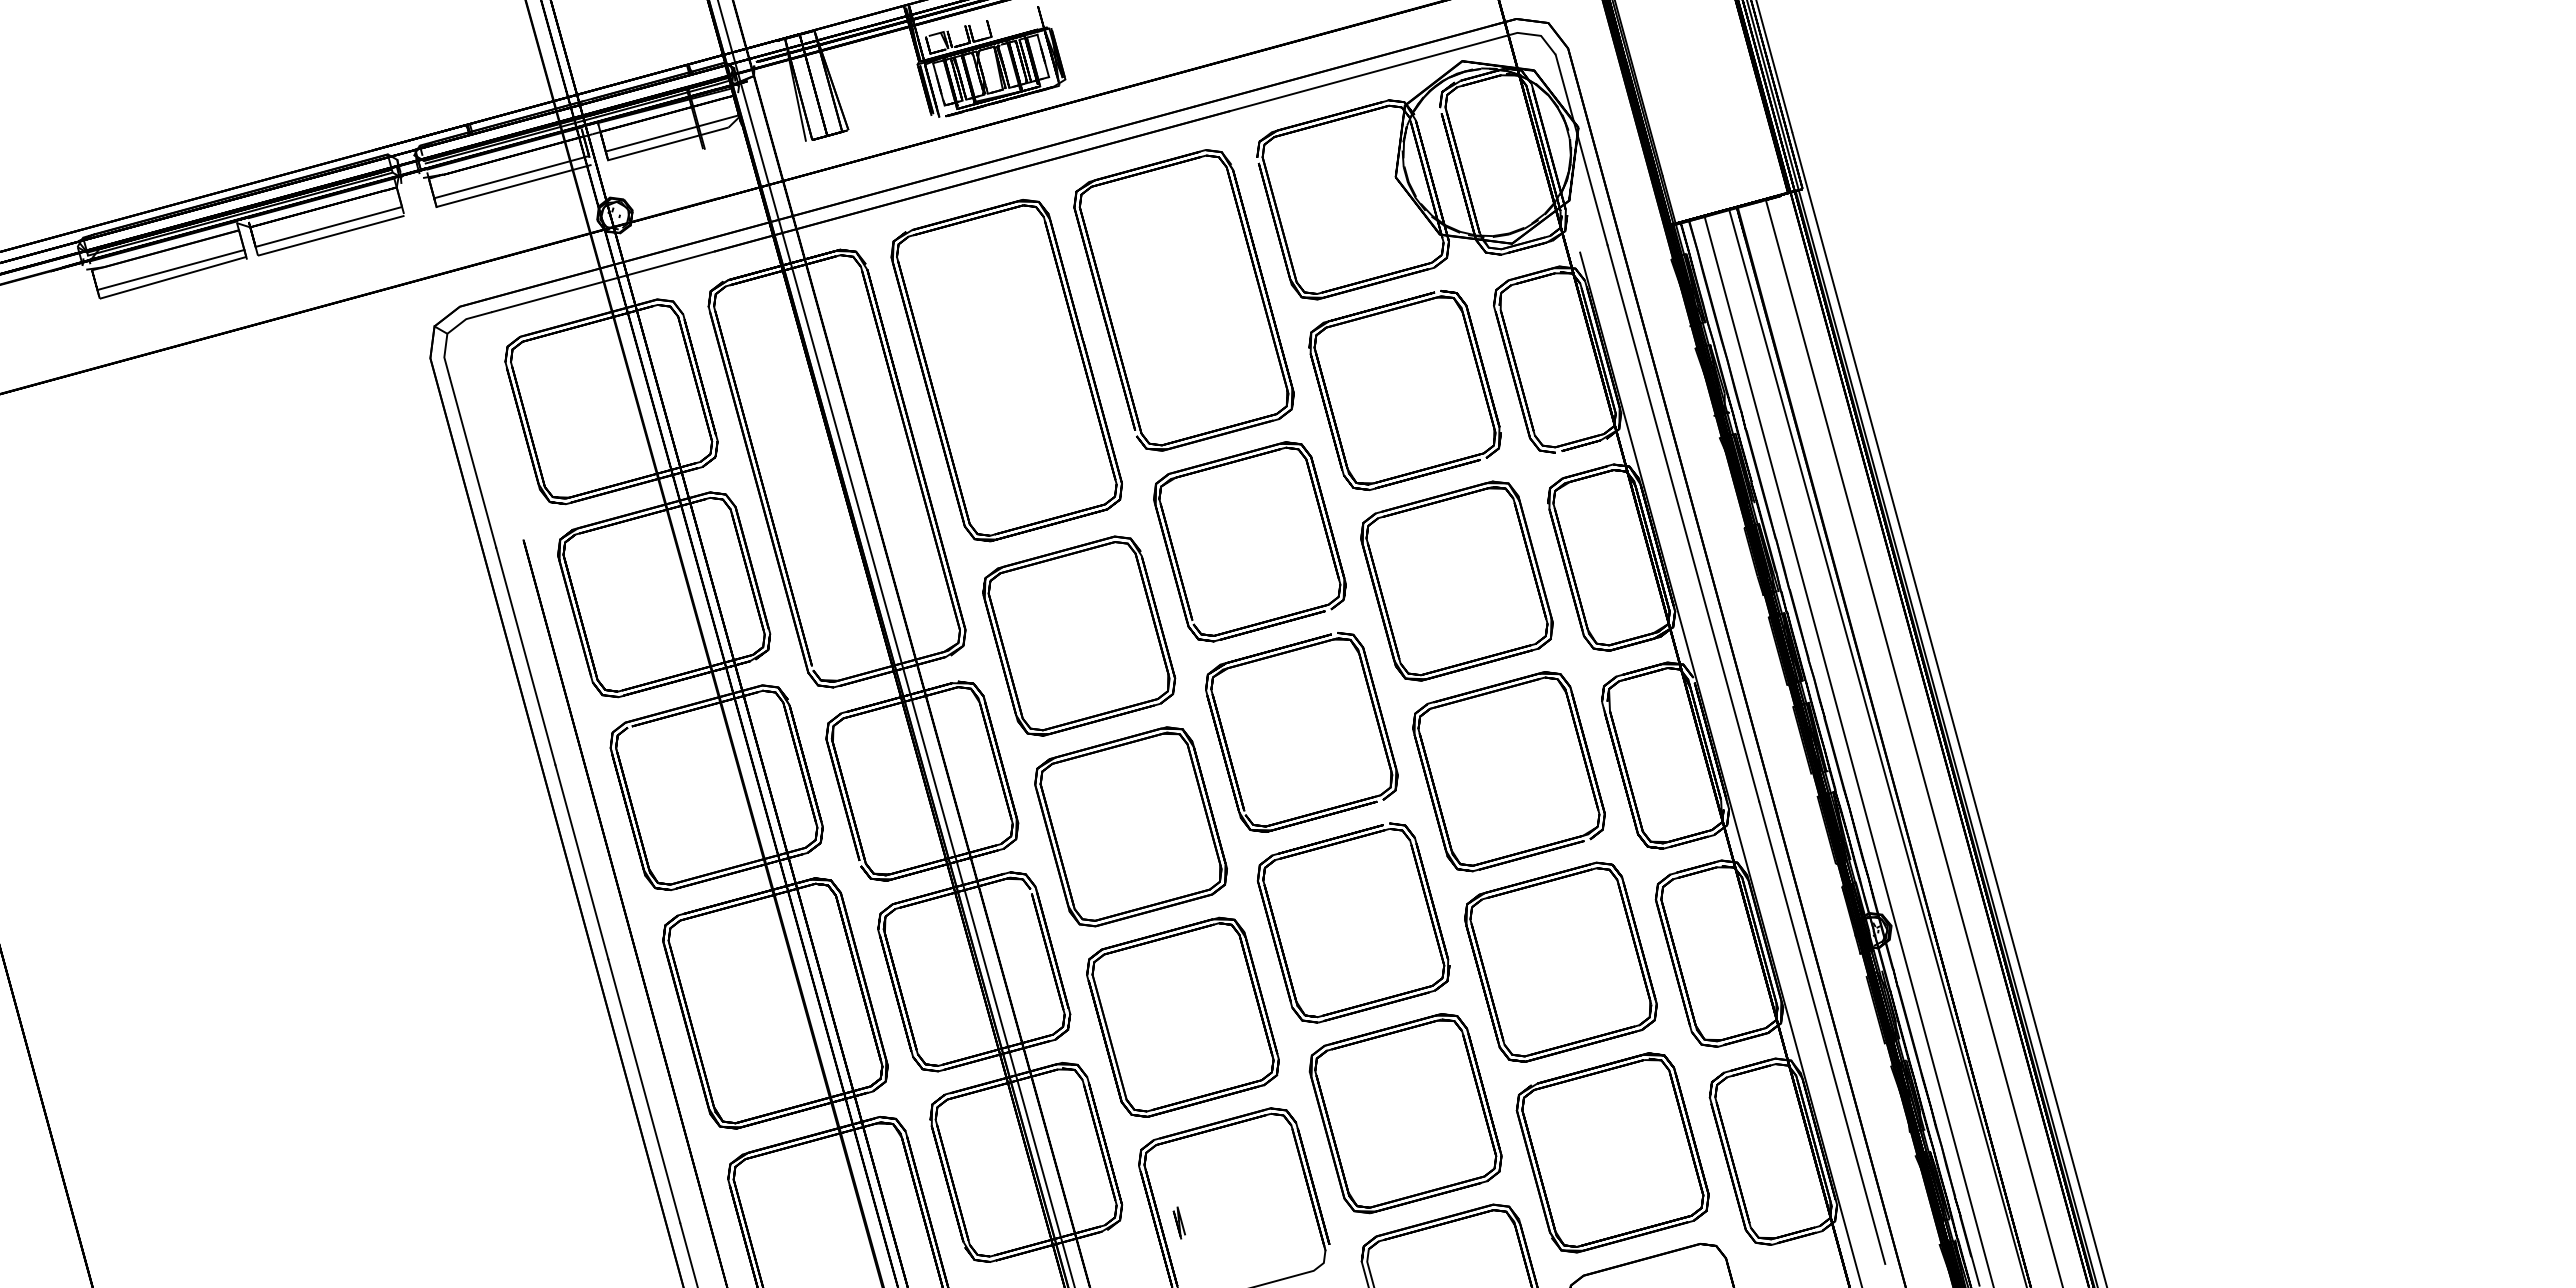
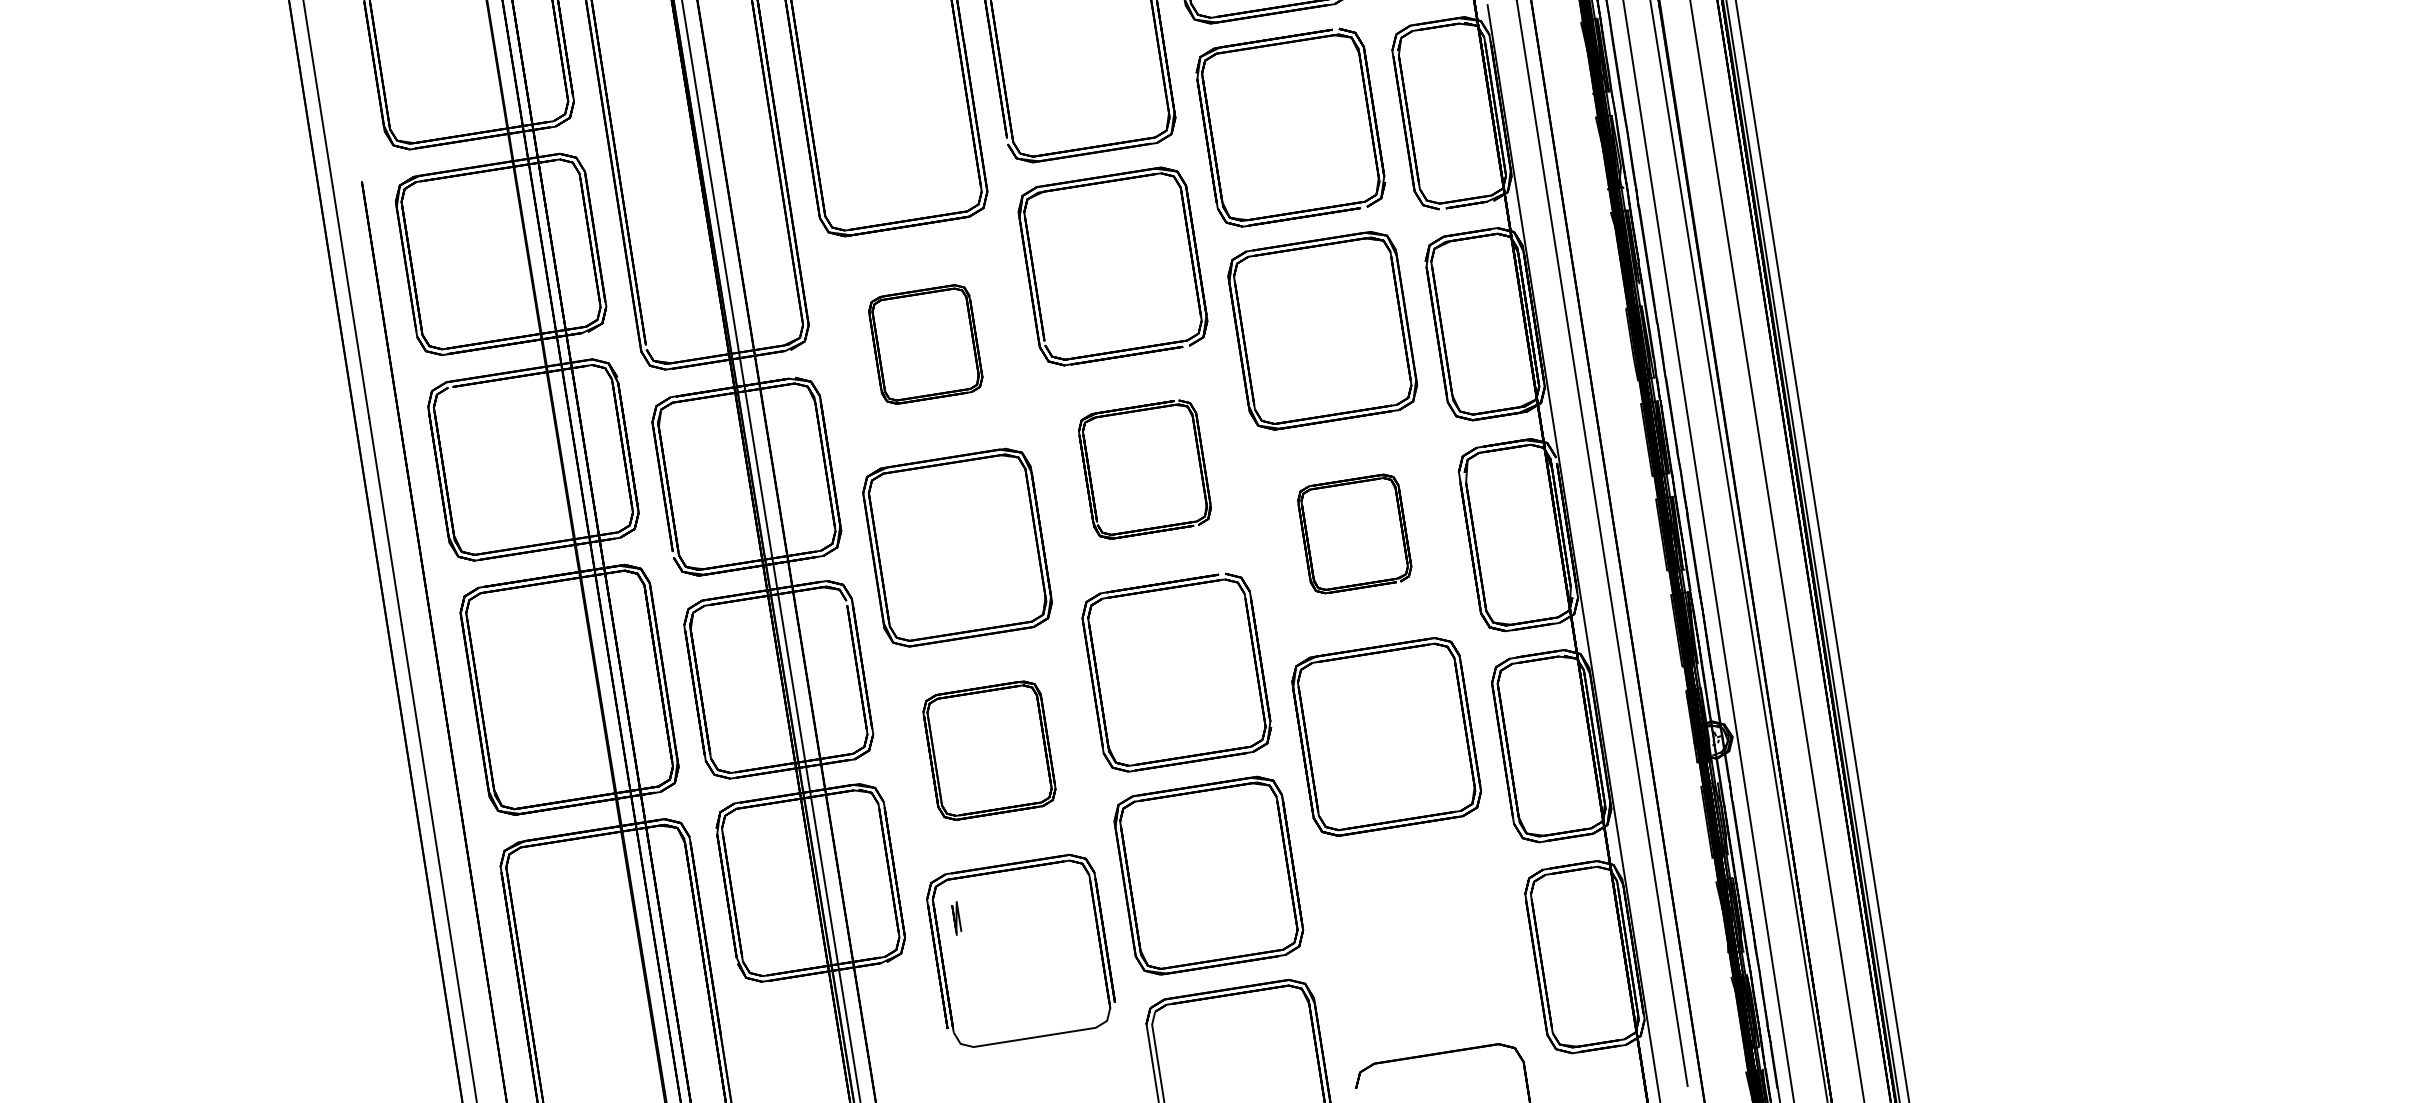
part: (1079, 635) -> (926, 343), size x0.6
part: (1301, 732) -> (1144, 469), size x0.7
part: (1508, 771) -> (1354, 533), size x0.6
part: (1182, 1016) -> (989, 749), size x0.7
part: (1612, 1152) -> (1418, 939), removed
part: (1178, 1222) -> (955, 917), moved

